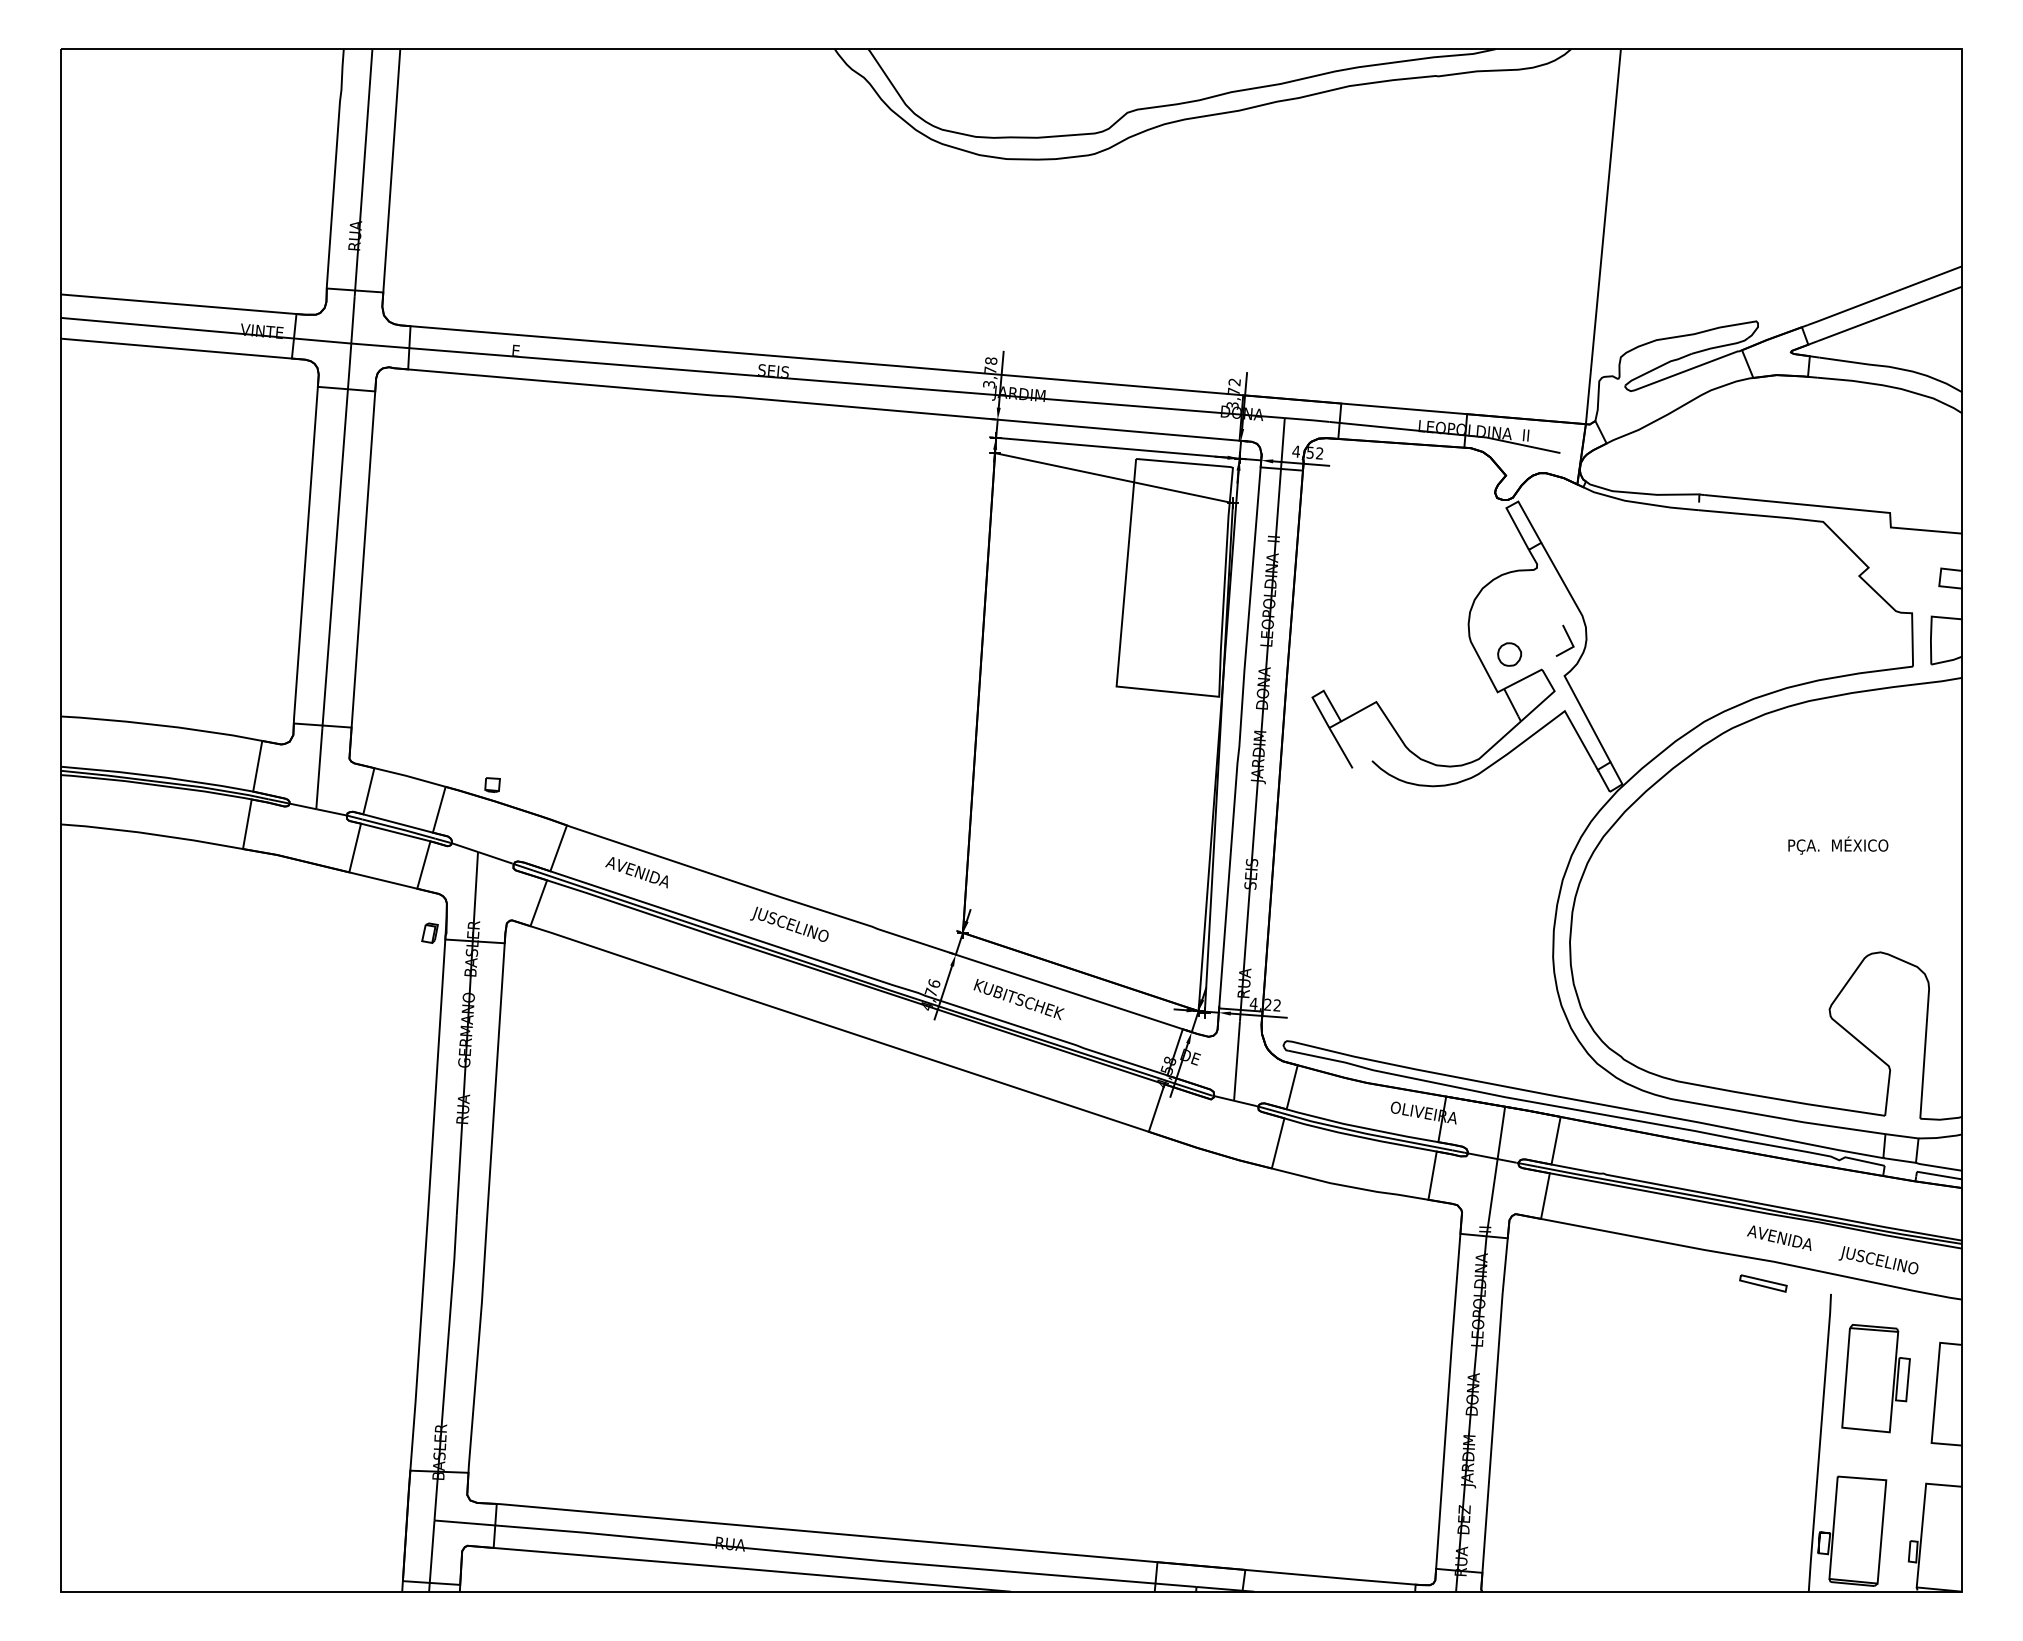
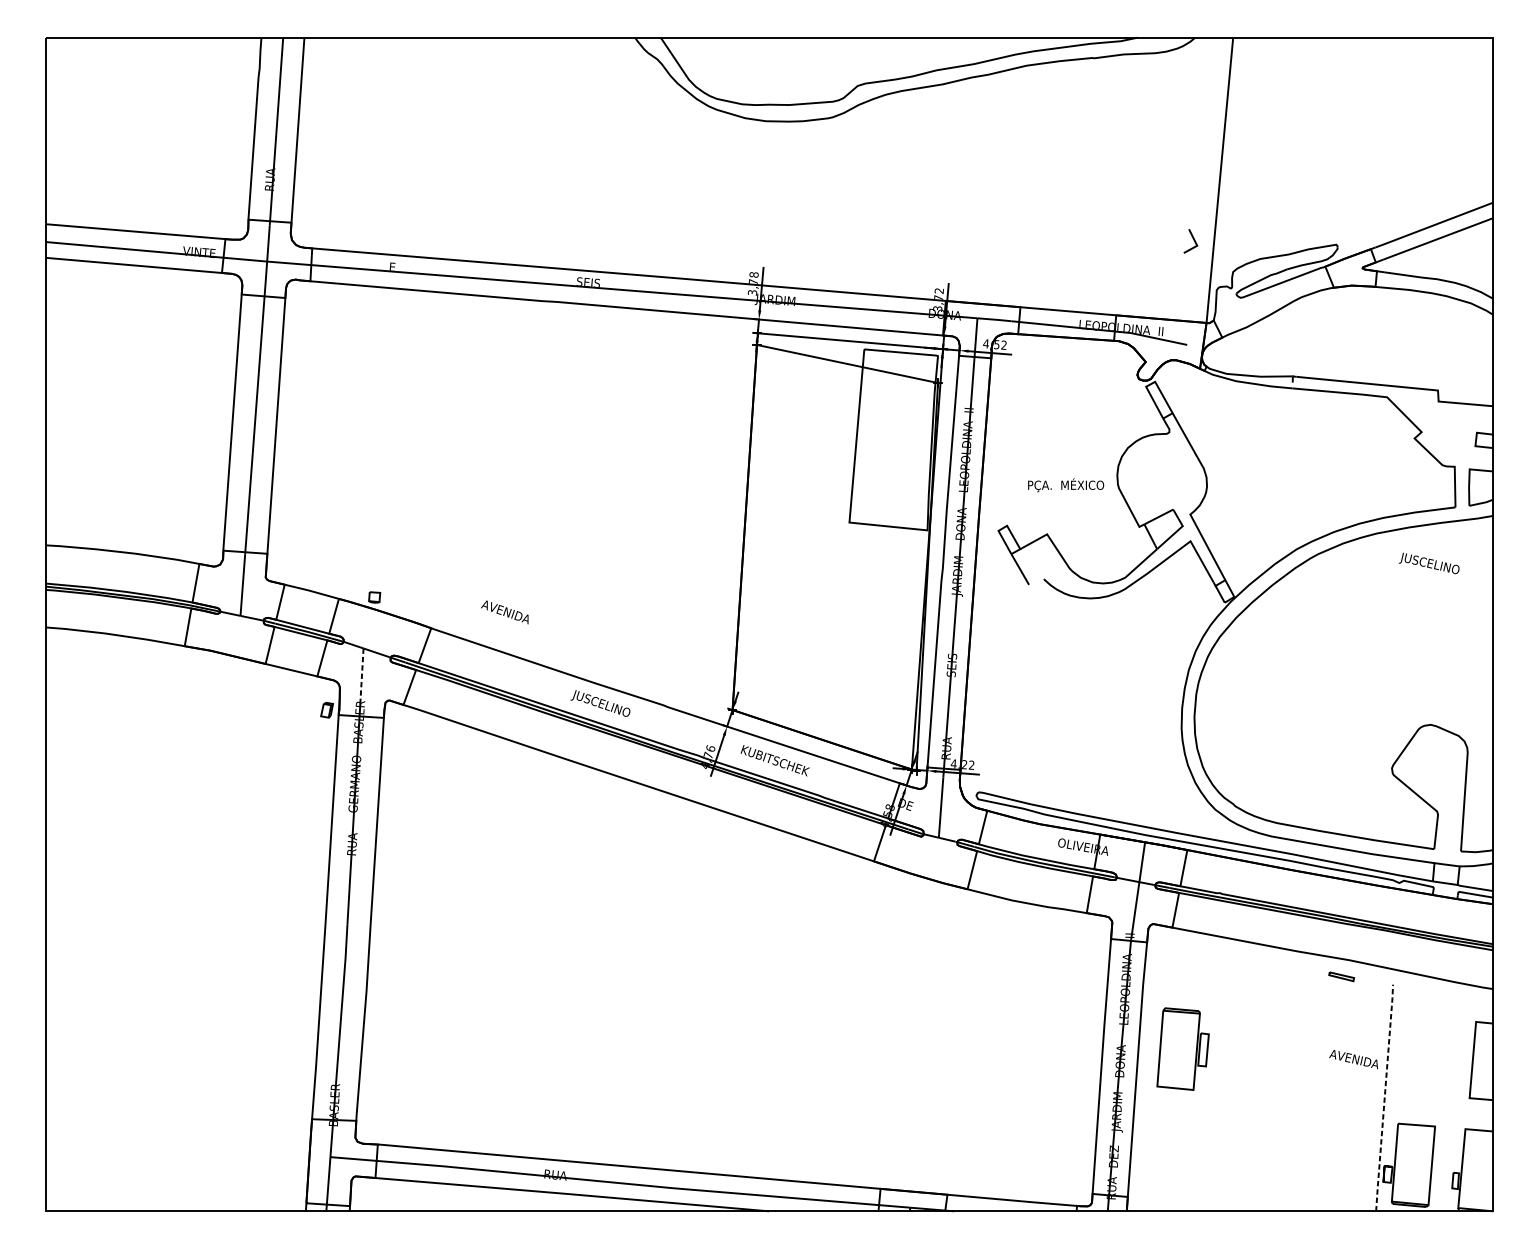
line: (1568, 638) -> (1193, 239), moved
part: (1509, 654) -> (1148, 498), removed
text: (1838, 845) -> (1066, 485), moved
text: (636, 872) -> (504, 612), moved
line: (475, 888) -> (361, 676), solid -> dashed
text: (1779, 1237) -> (1353, 1058), moved
text: (1878, 1260) -> (1429, 563), moved
part: (1763, 1283) -> (1341, 976), size x0.7
part: (1875, 1378) -> (1182, 1049), moved
line: (1820, 1443) -> (1385, 1098), solid -> dashed

